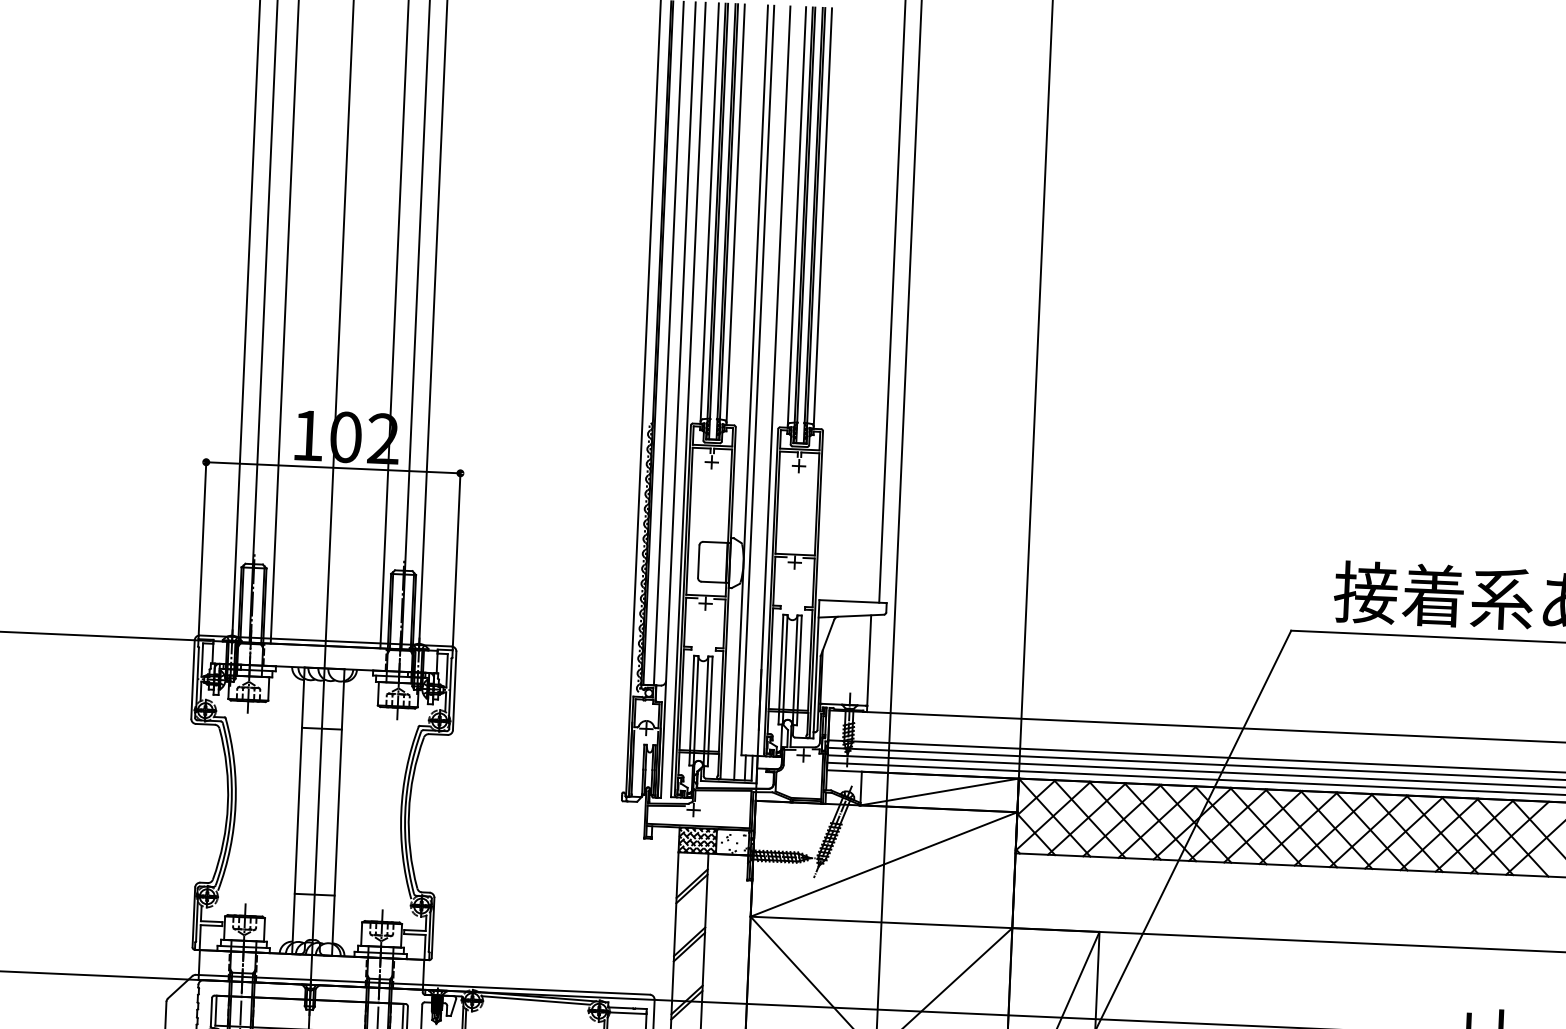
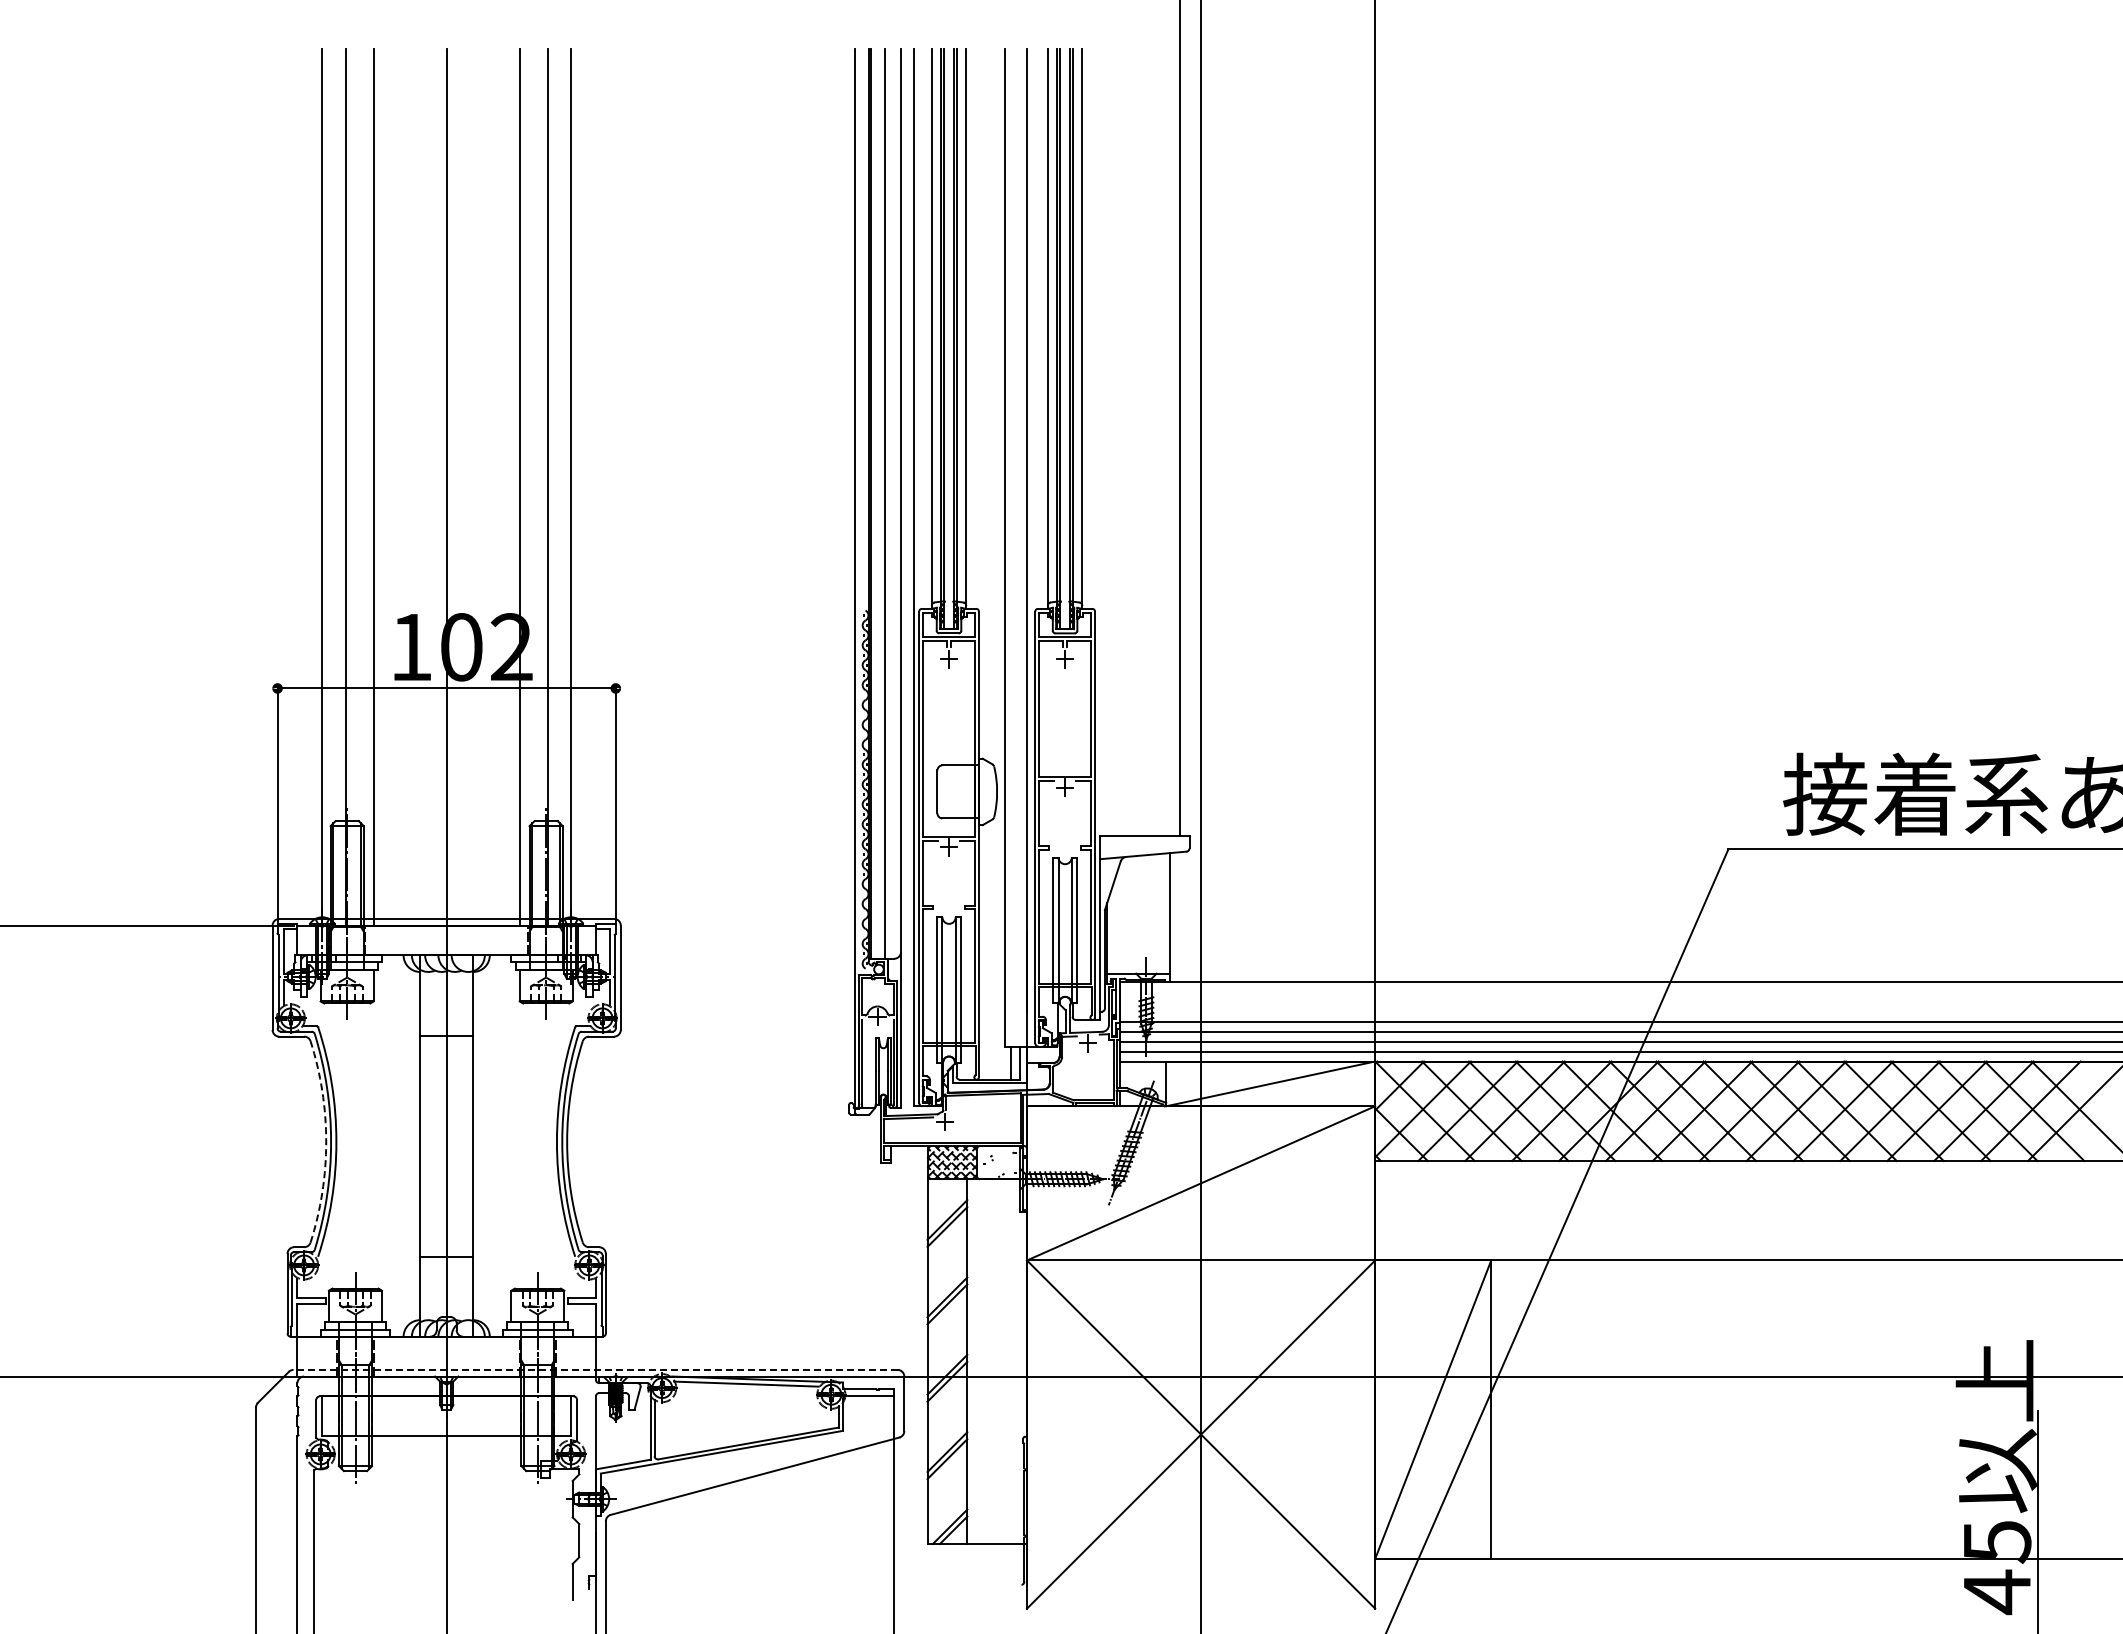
line: (751, 392) -> (997, 564), removed
arc: (228, 804) -> (326, 1141), solid -> dashed
line: (422, 984) -> (595, 1369), solid -> dashed

